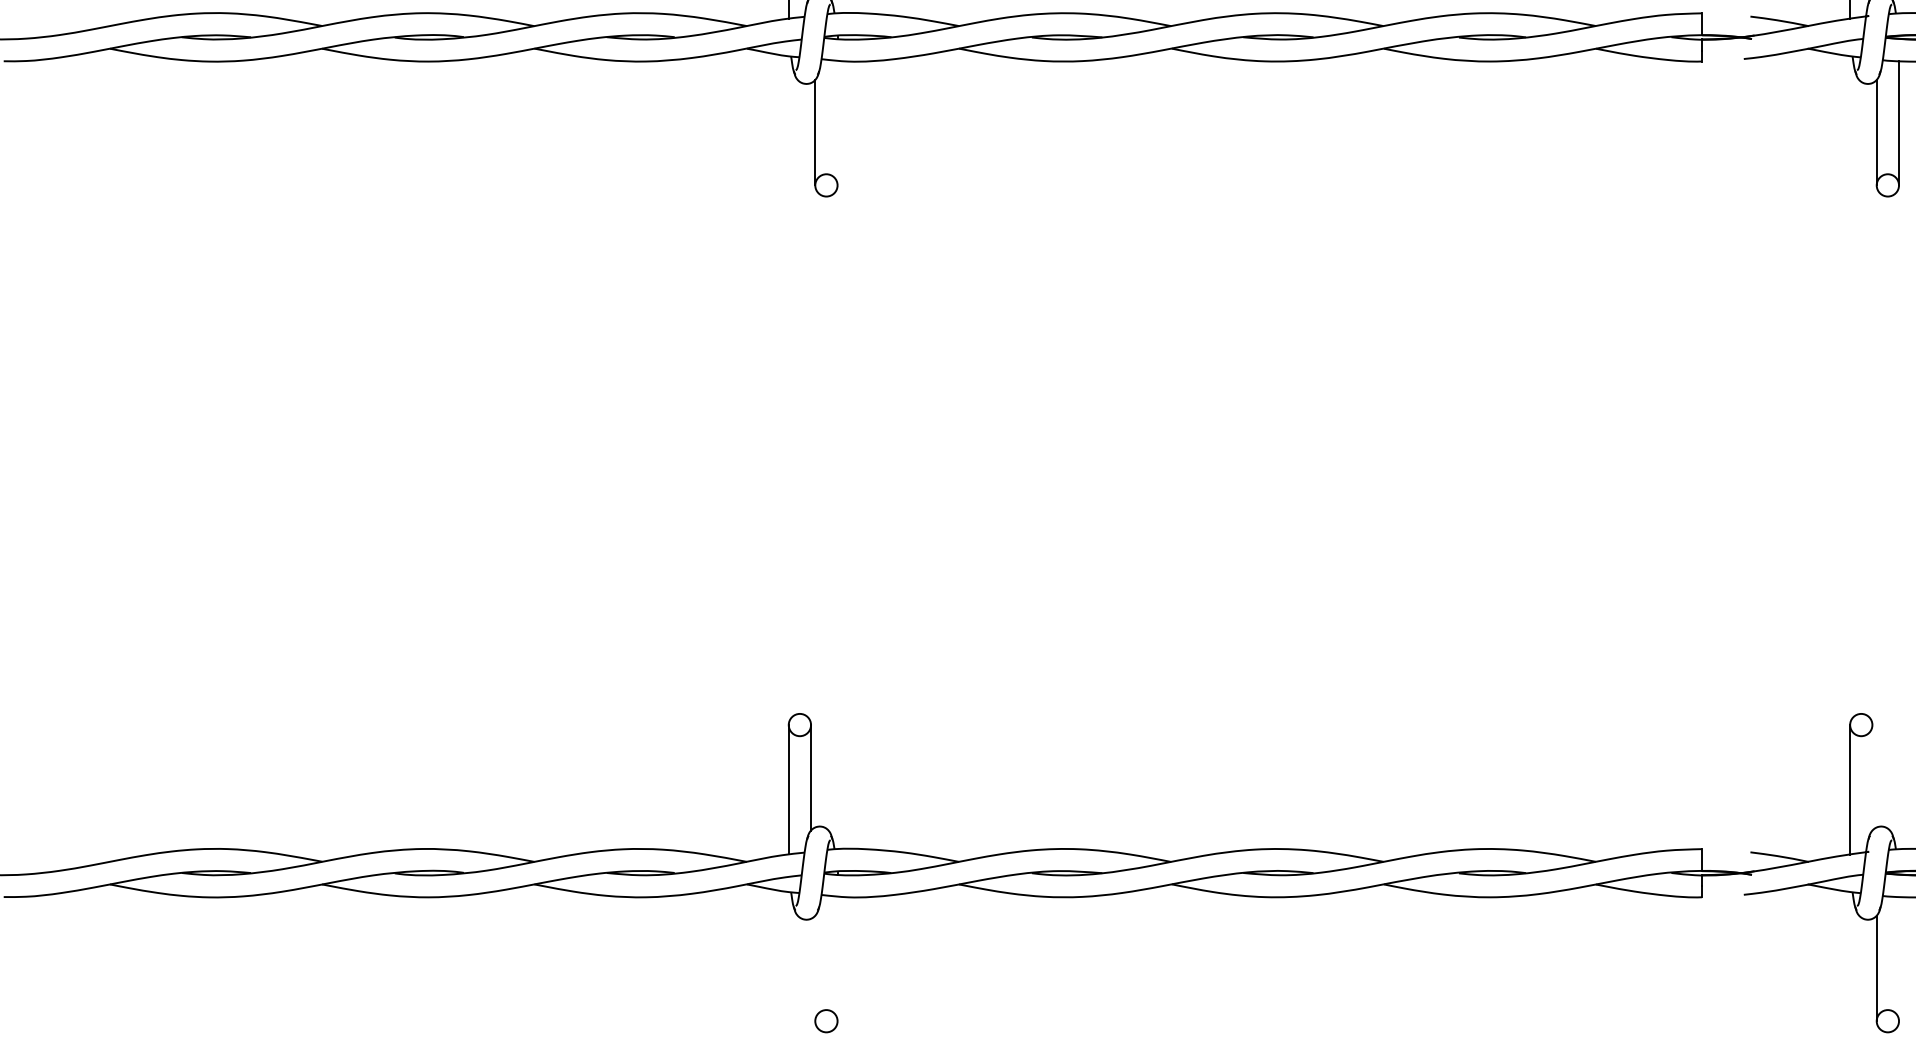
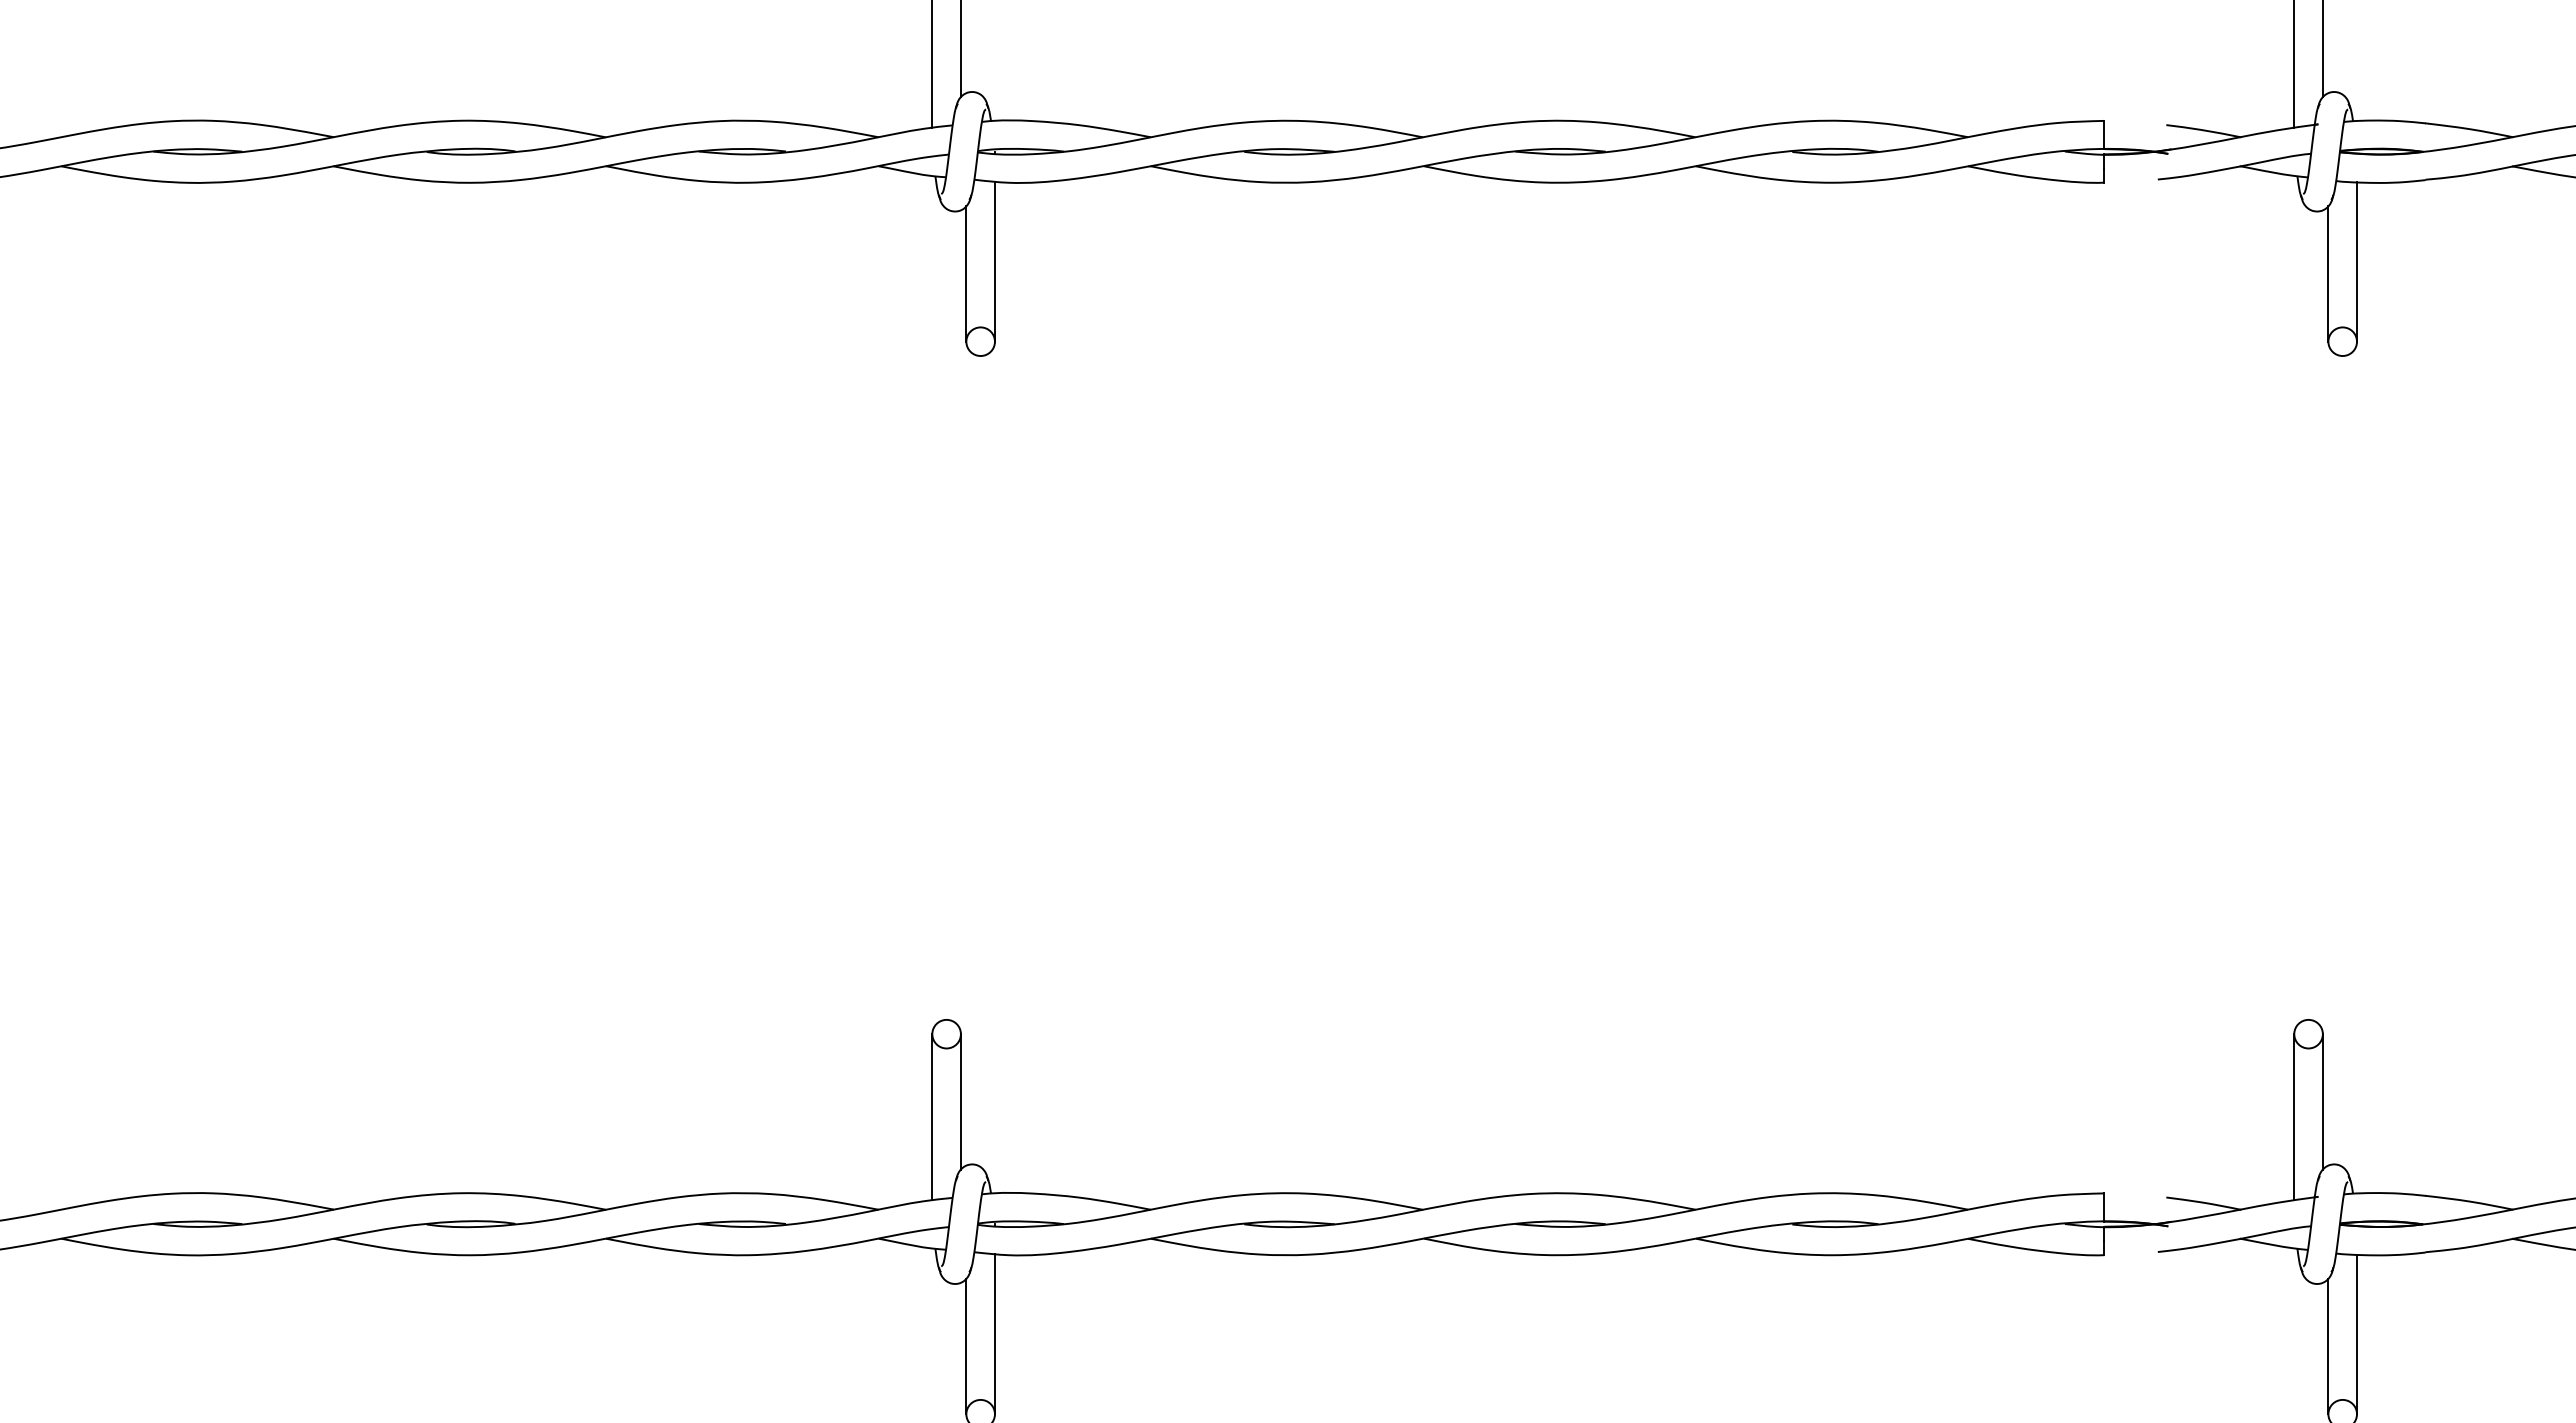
line: (837, 122) -> (994, 261), added
line: (1872, 777) -> (2322, 1101), added
line: (837, 959) -> (994, 1334), added
line: (1899, 959) -> (2357, 1334), added
line: (815, 968) -> (966, 1346), added

